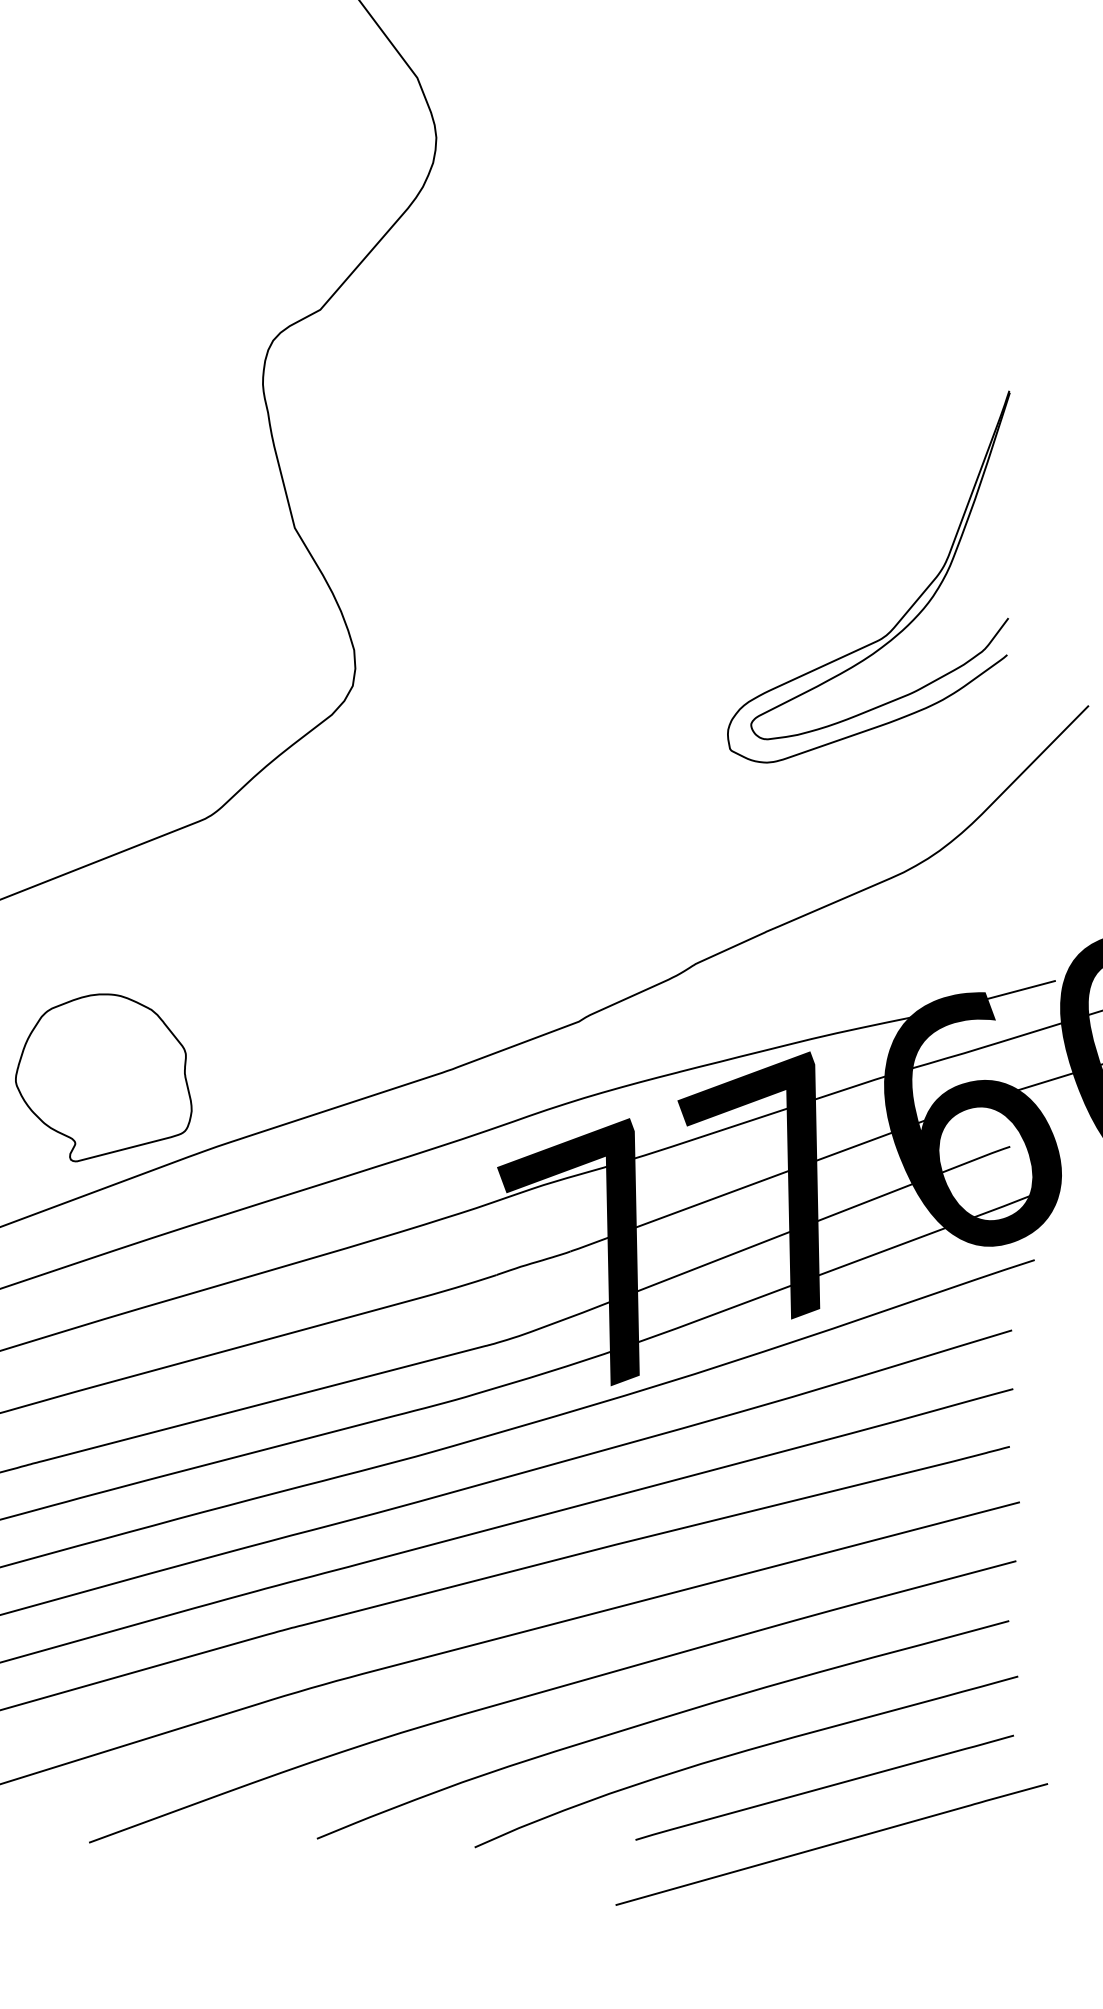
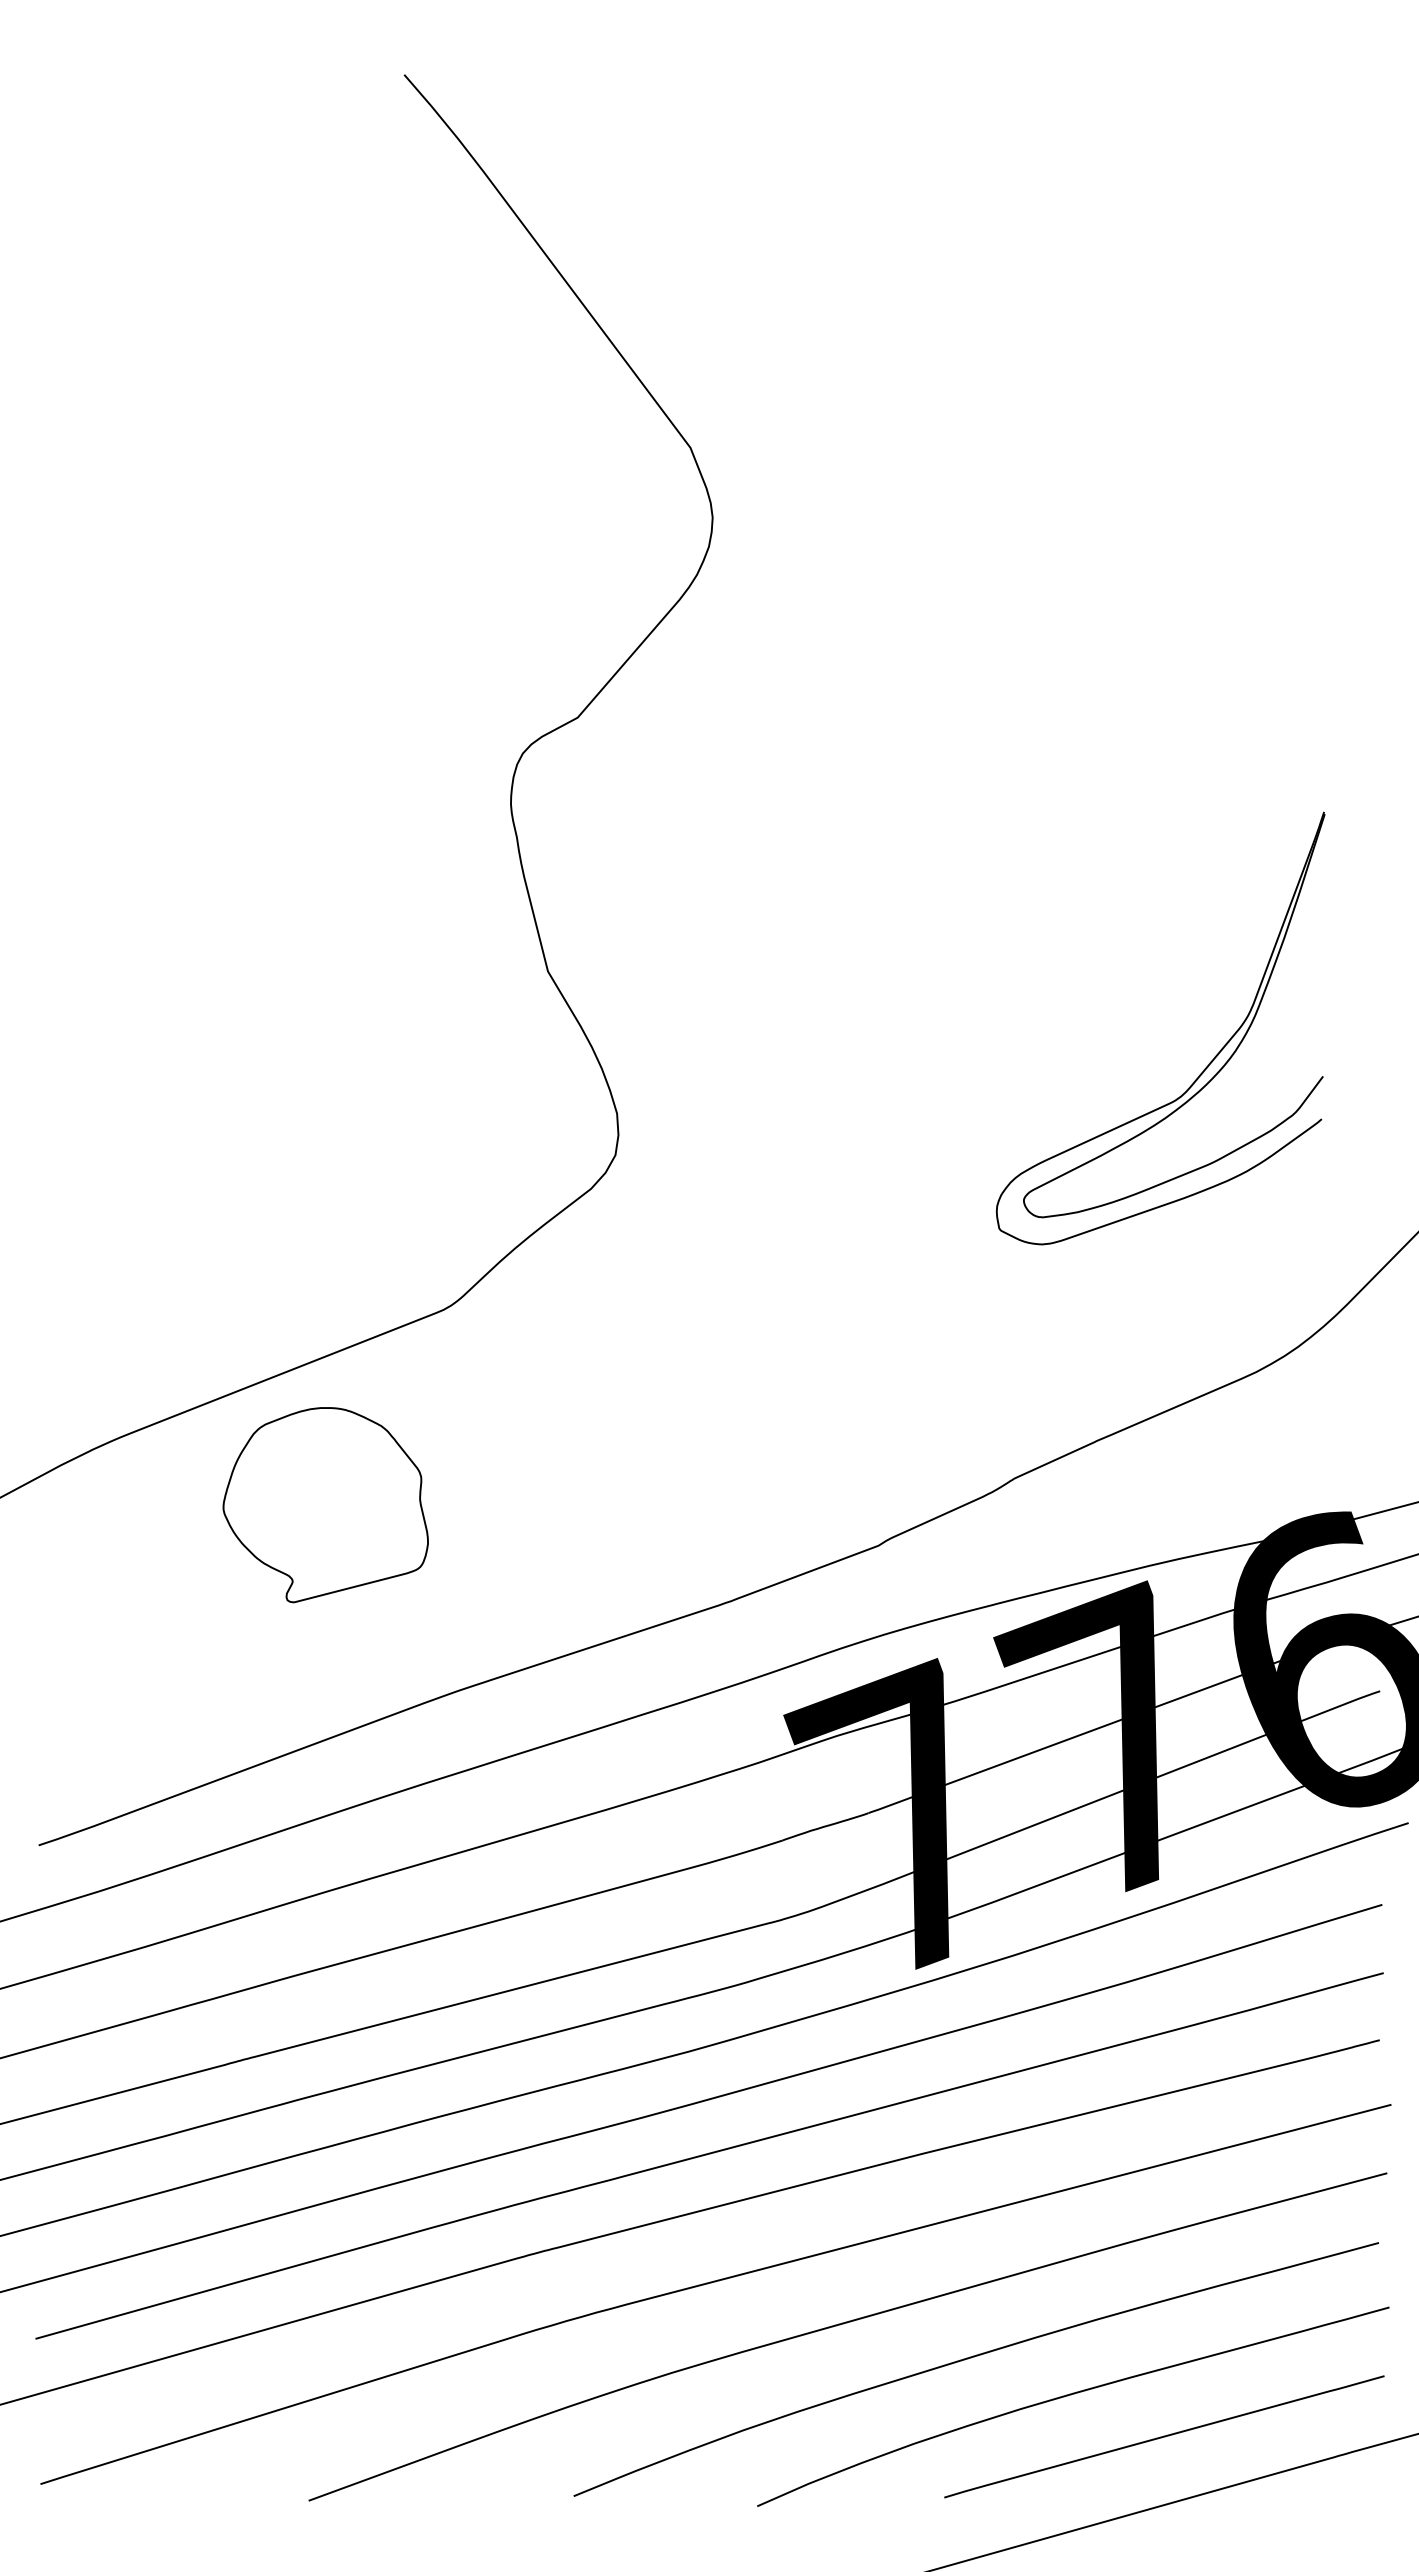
part: (906, 611) -> (1204, 1068), moved
part: (103, 1078) -> (325, 1505), moved

